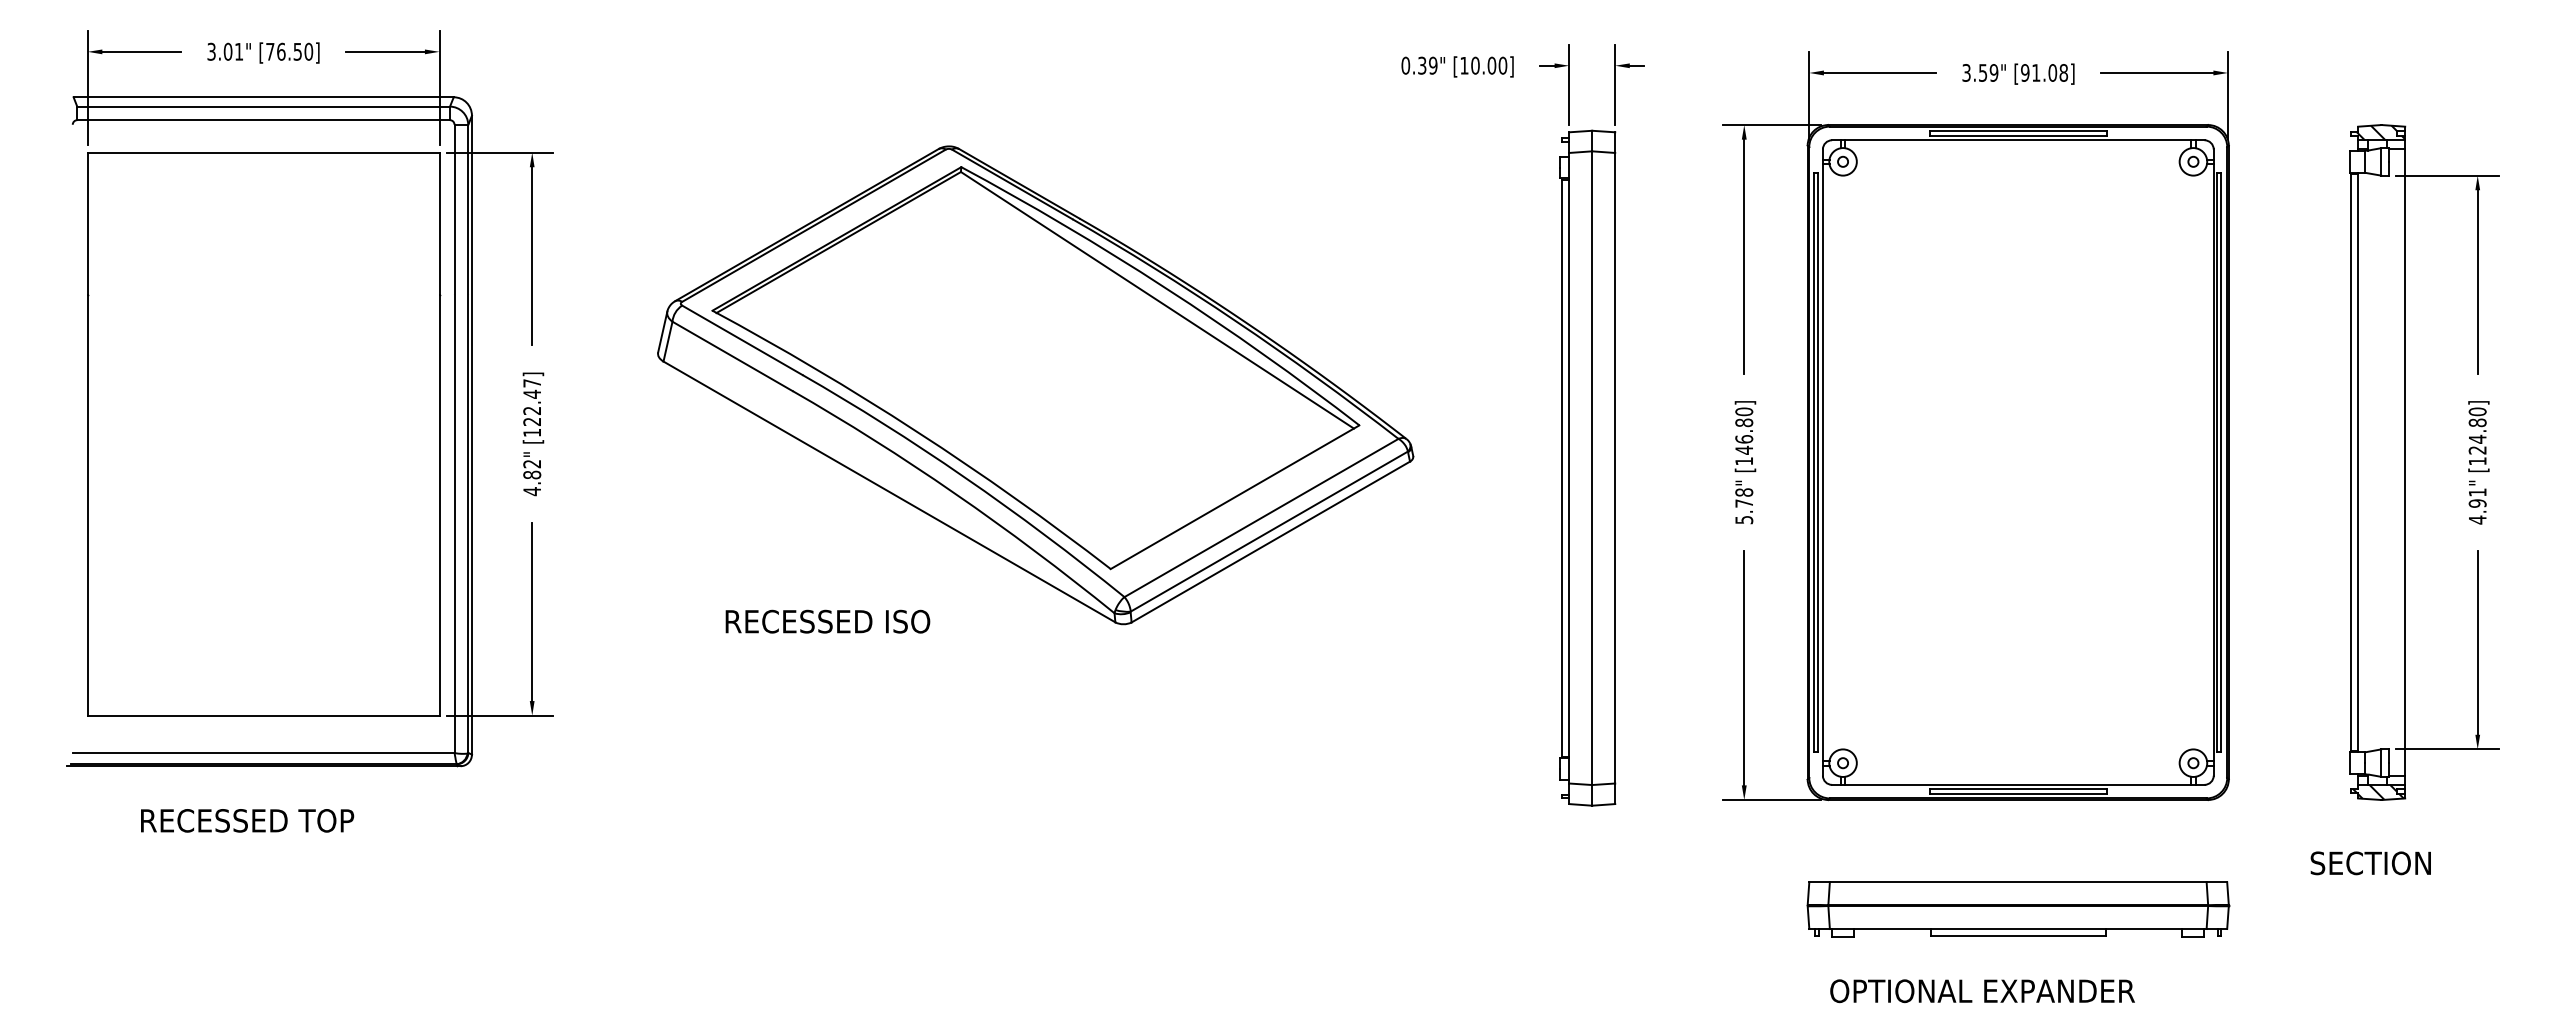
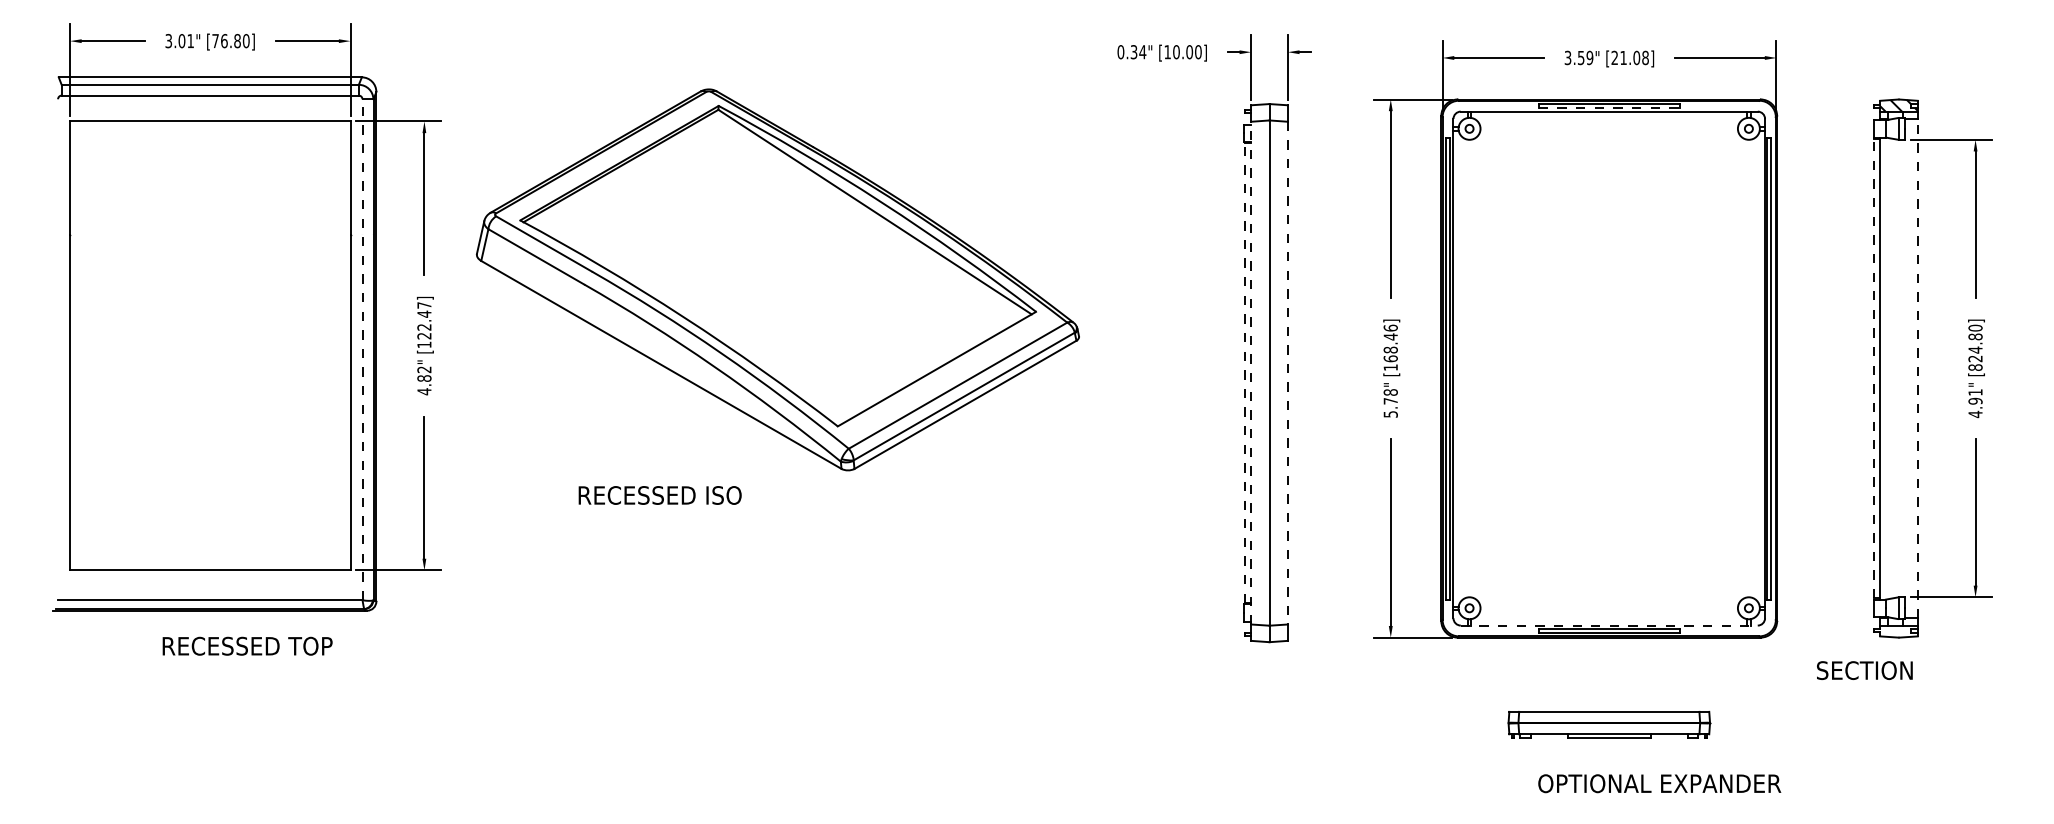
text: (297, 51) -> (237, 40), [76.50] -> [76.80]
text: (1432, 65) -> (1142, 52), 0.39" -> 0.34"
text: (2025, 72) -> (1615, 57), [91.08] -> [21.08]
line: (2018, 135) -> (1609, 107), solid -> dashed
part: (1035, 385) -> (777, 280), moved
text: (1744, 430) -> (1390, 343), [146.80] -> [168.46]
line: (454, 438) -> (362, 349), solid -> dashed
text: (2477, 461) -> (1975, 367), [124.80] -> [824.80]
line: (2350, 462) -> (1874, 368), solid -> dashed
line: (2405, 462) -> (1917, 368), solid -> dashed
line: (1561, 467) -> (1245, 372), solid -> dashed
line: (1569, 467) -> (1251, 372), solid -> dashed
line: (1615, 468) -> (1288, 373), solid -> dashed
line: (2018, 784) -> (1609, 625), solid -> dashed
hatch: (2377, 791) -> (1895, 630), removed
text: (247, 820) -> (247, 646), moved
text: (2370, 863) -> (1864, 670), moved
part: (2018, 909) -> (1609, 724), size x0.6
text: (1982, 991) -> (1659, 783), moved

